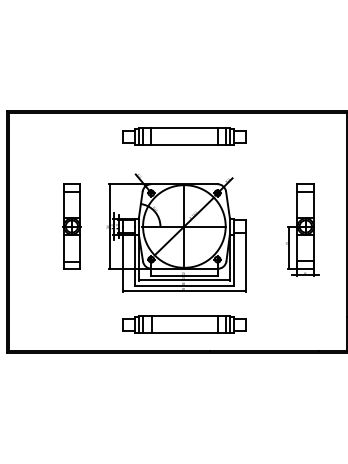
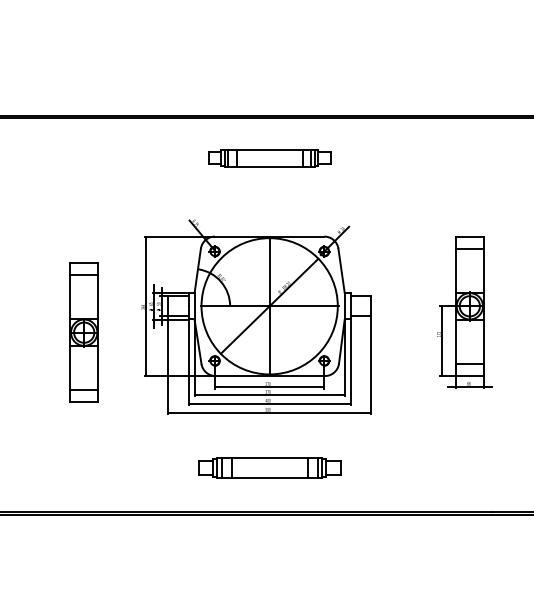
part: (184, 136) -> (269, 157), size x0.6
part: (71, 226) -> (83, 332), moved
part: (184, 324) -> (269, 467), size x0.7

